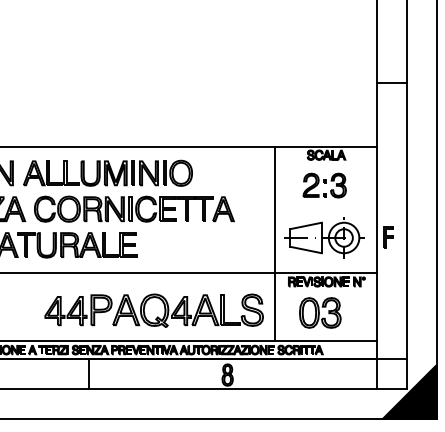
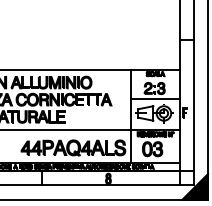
line: (326, 206) -> (155, 98), added

